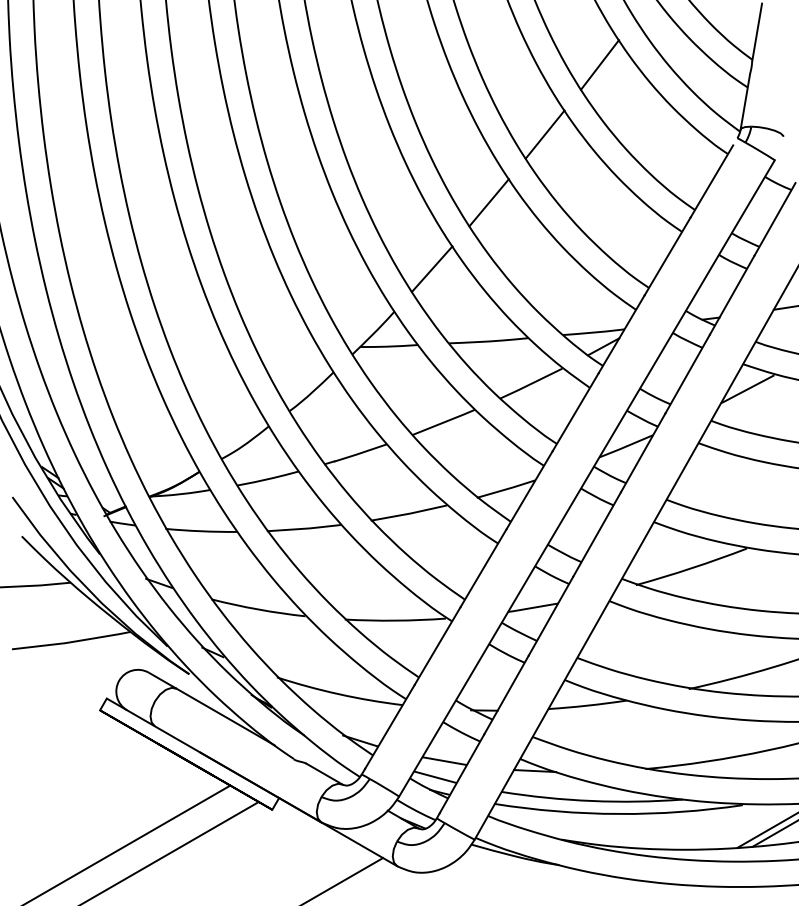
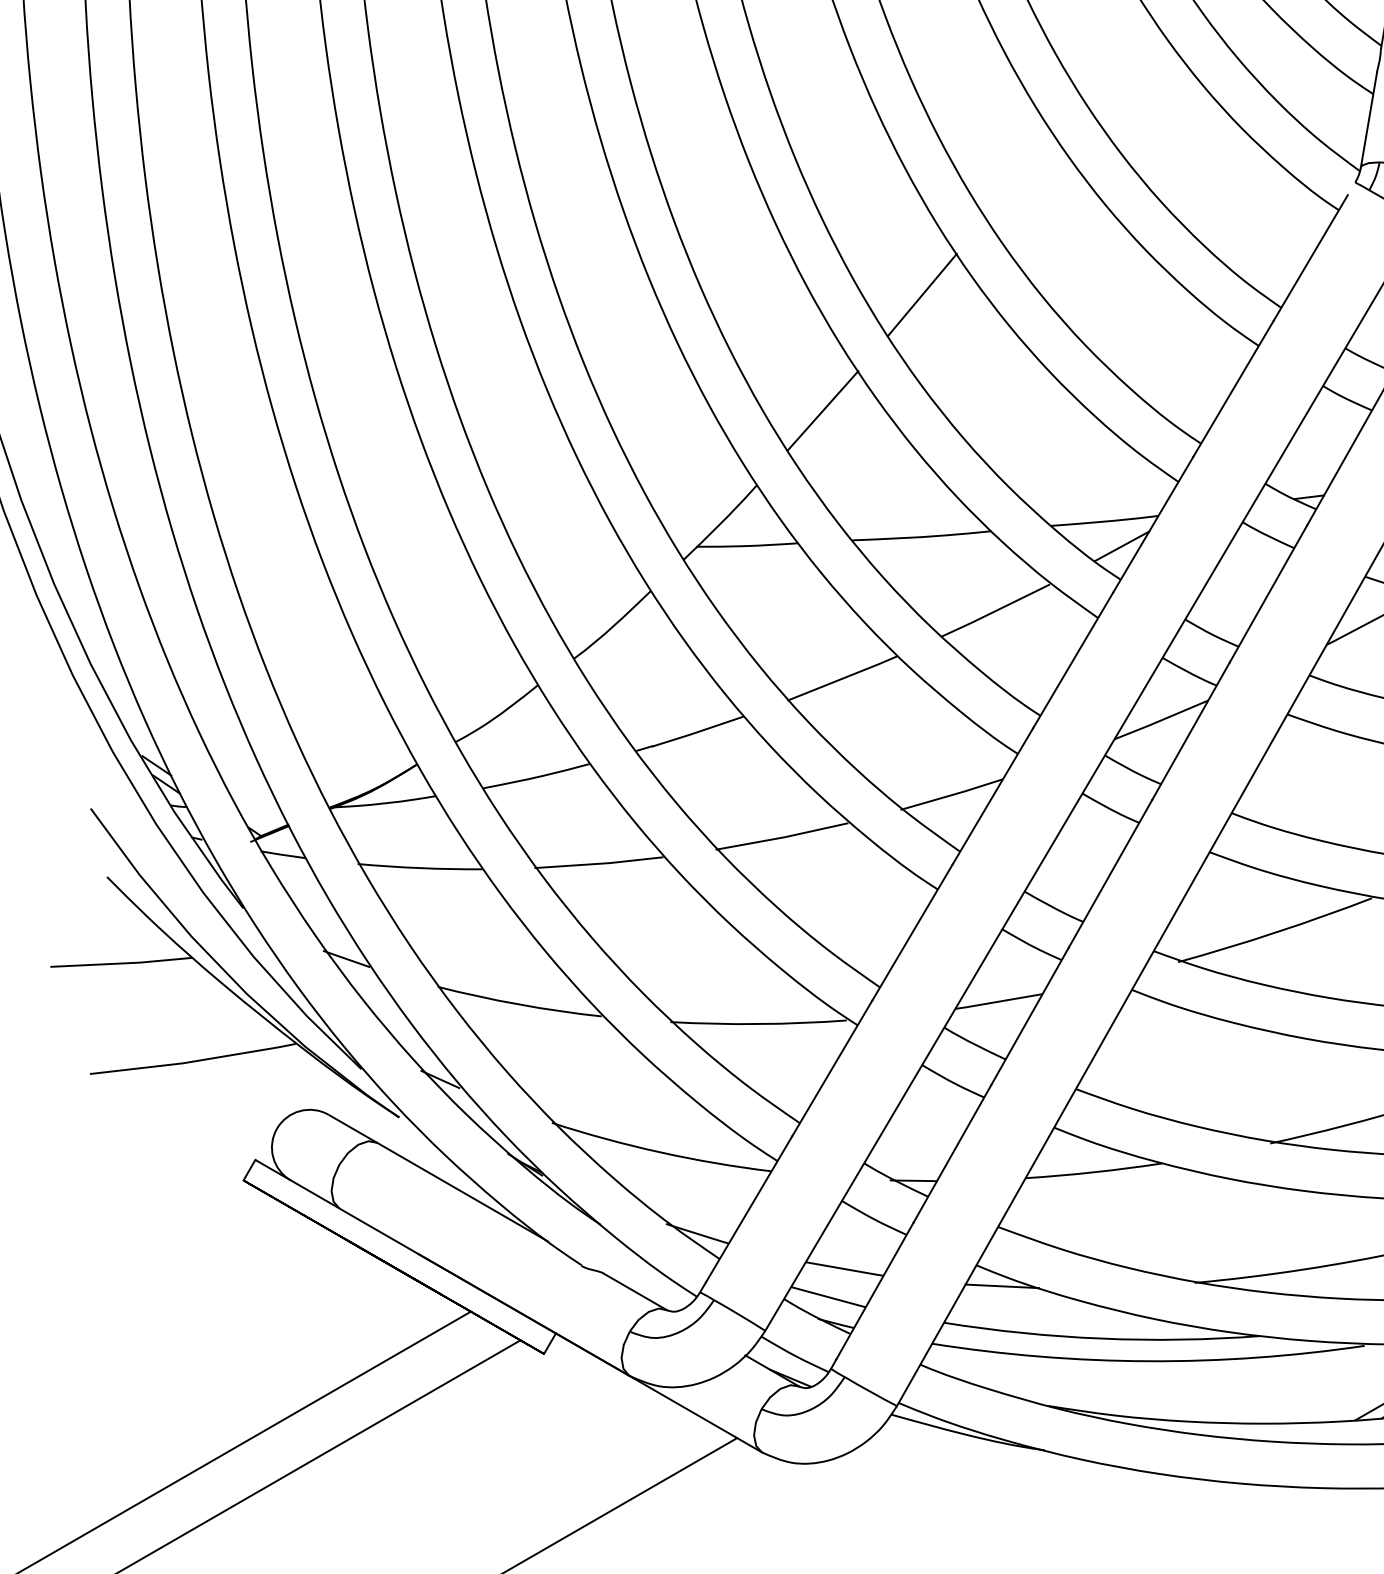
line: (599, 64) -> (1114, 53), removed
line: (544, 134) -> (1018, 176), removed

